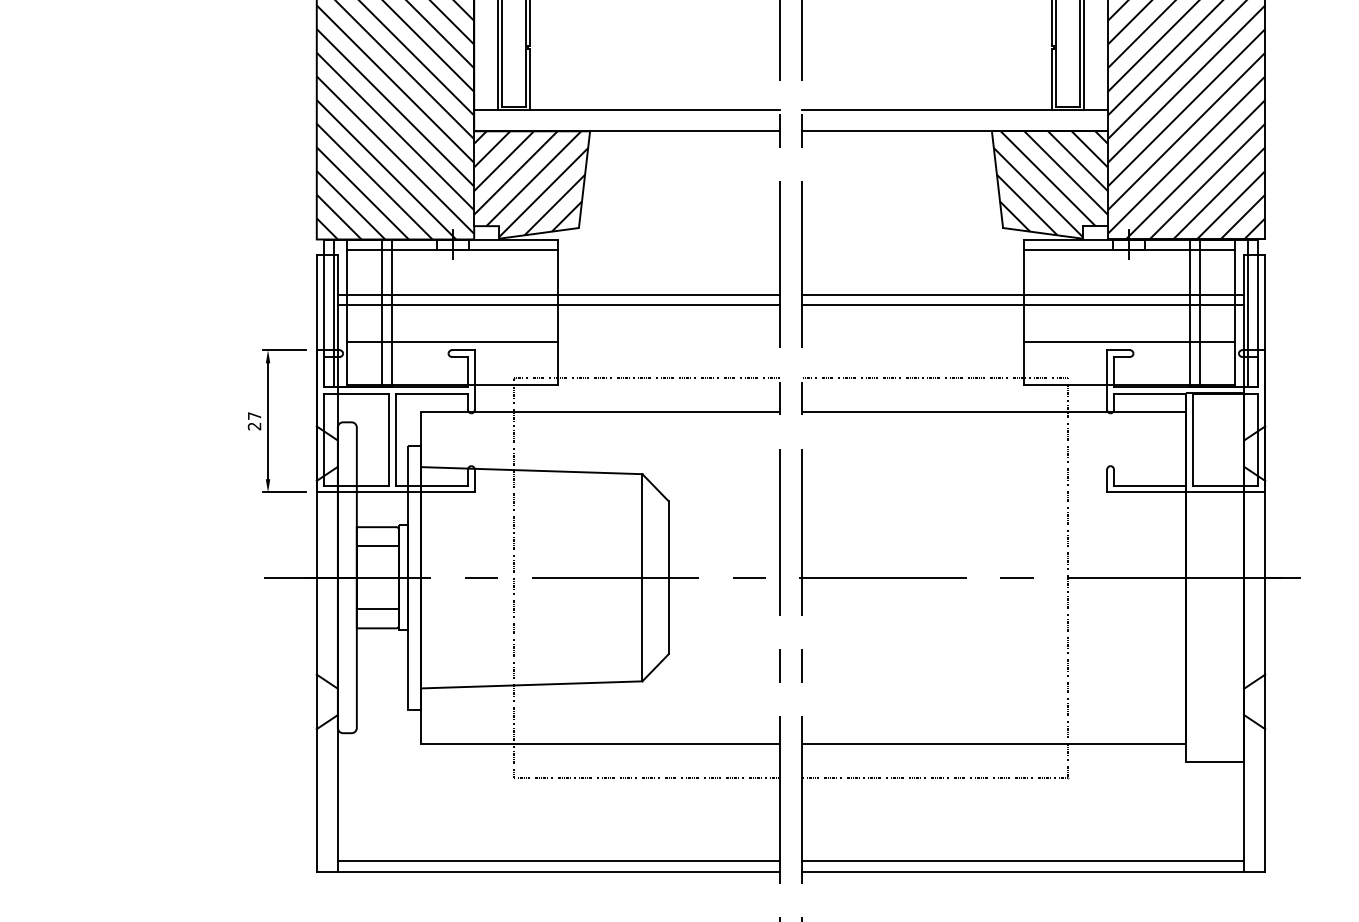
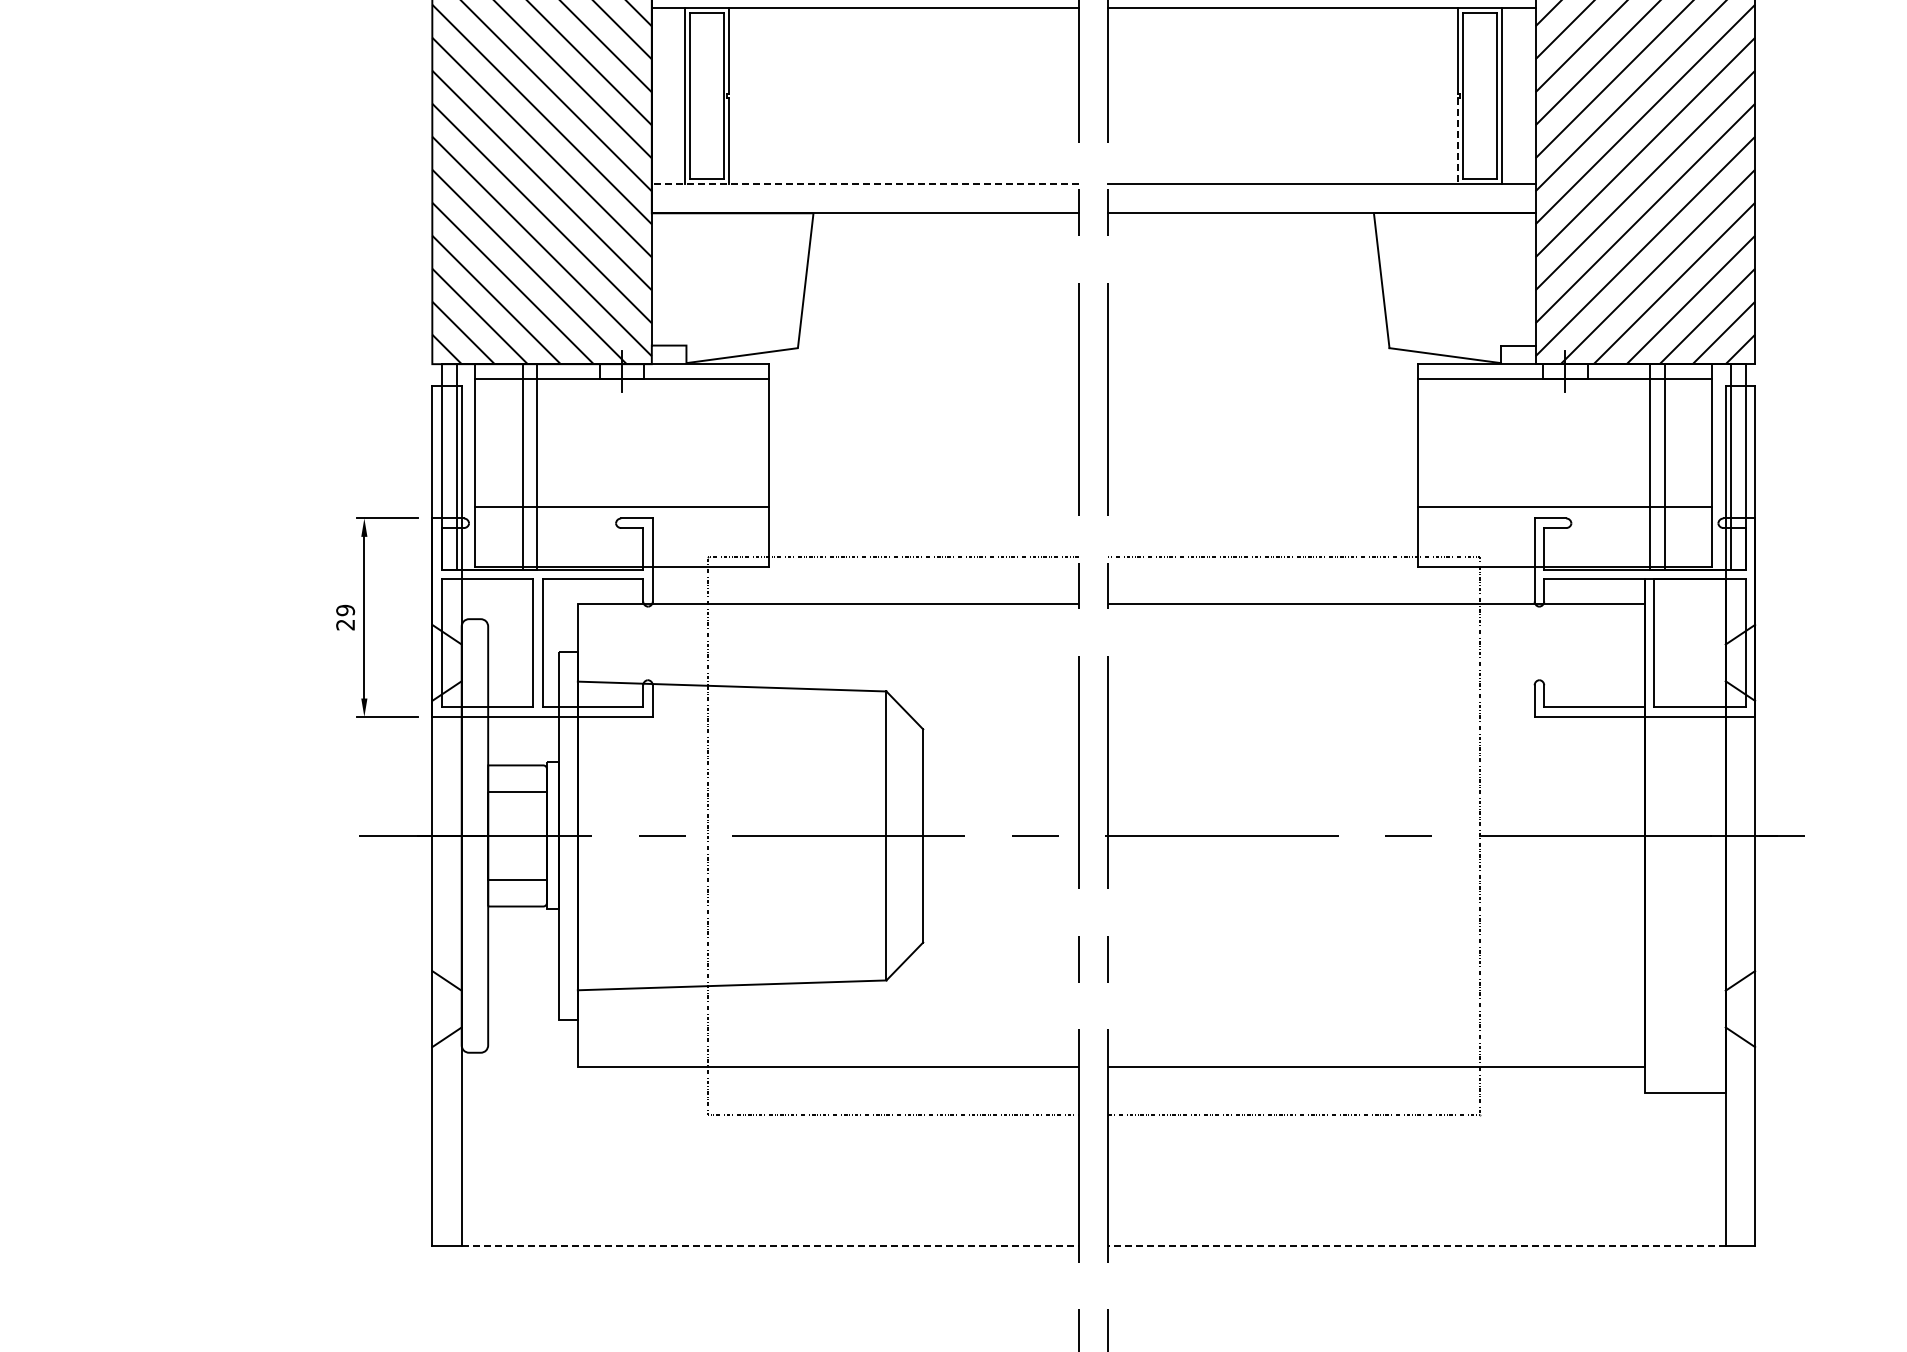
line: (1052, 79) -> (1458, 141), solid -> dashed
line: (627, 109) -> (865, 183), solid -> dashed
hatch: (530, 184) -> (730, 287), removed
hatch: (1050, 184) -> (1455, 287), removed
line: (559, 294) -> (770, 441), removed
line: (1022, 294) -> (1416, 441), removed
line: (559, 304) -> (770, 455), removed
line: (1022, 304) -> (1416, 455), removed
text: (254, 416) -> (345, 610), 27 -> 29
line: (559, 861) -> (770, 1231), removed
line: (1022, 861) -> (1416, 1231), removed
line: (559, 872) -> (770, 1246), solid -> dashed
line: (1023, 872) -> (1417, 1246), solid -> dashed

